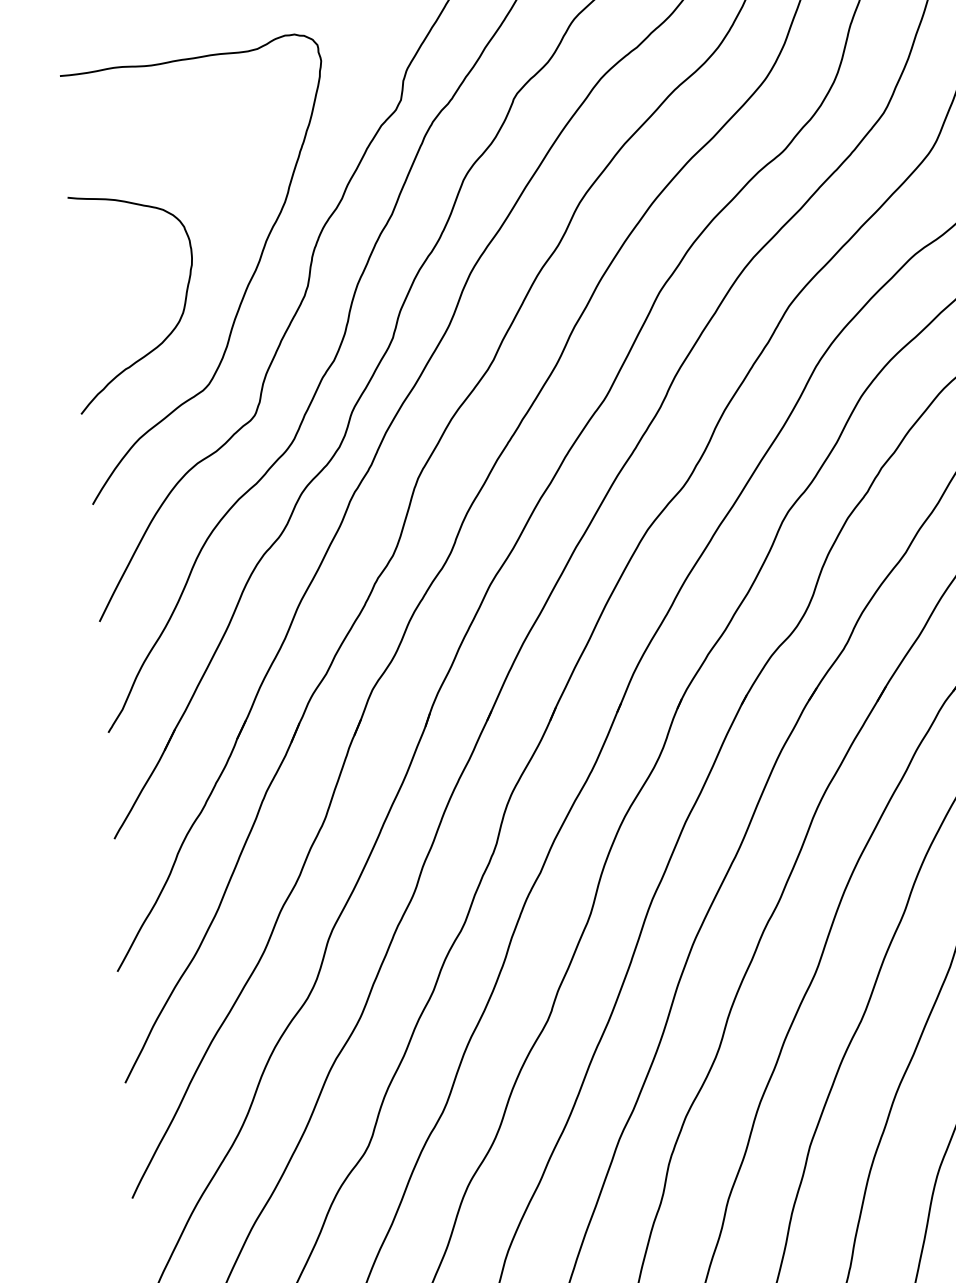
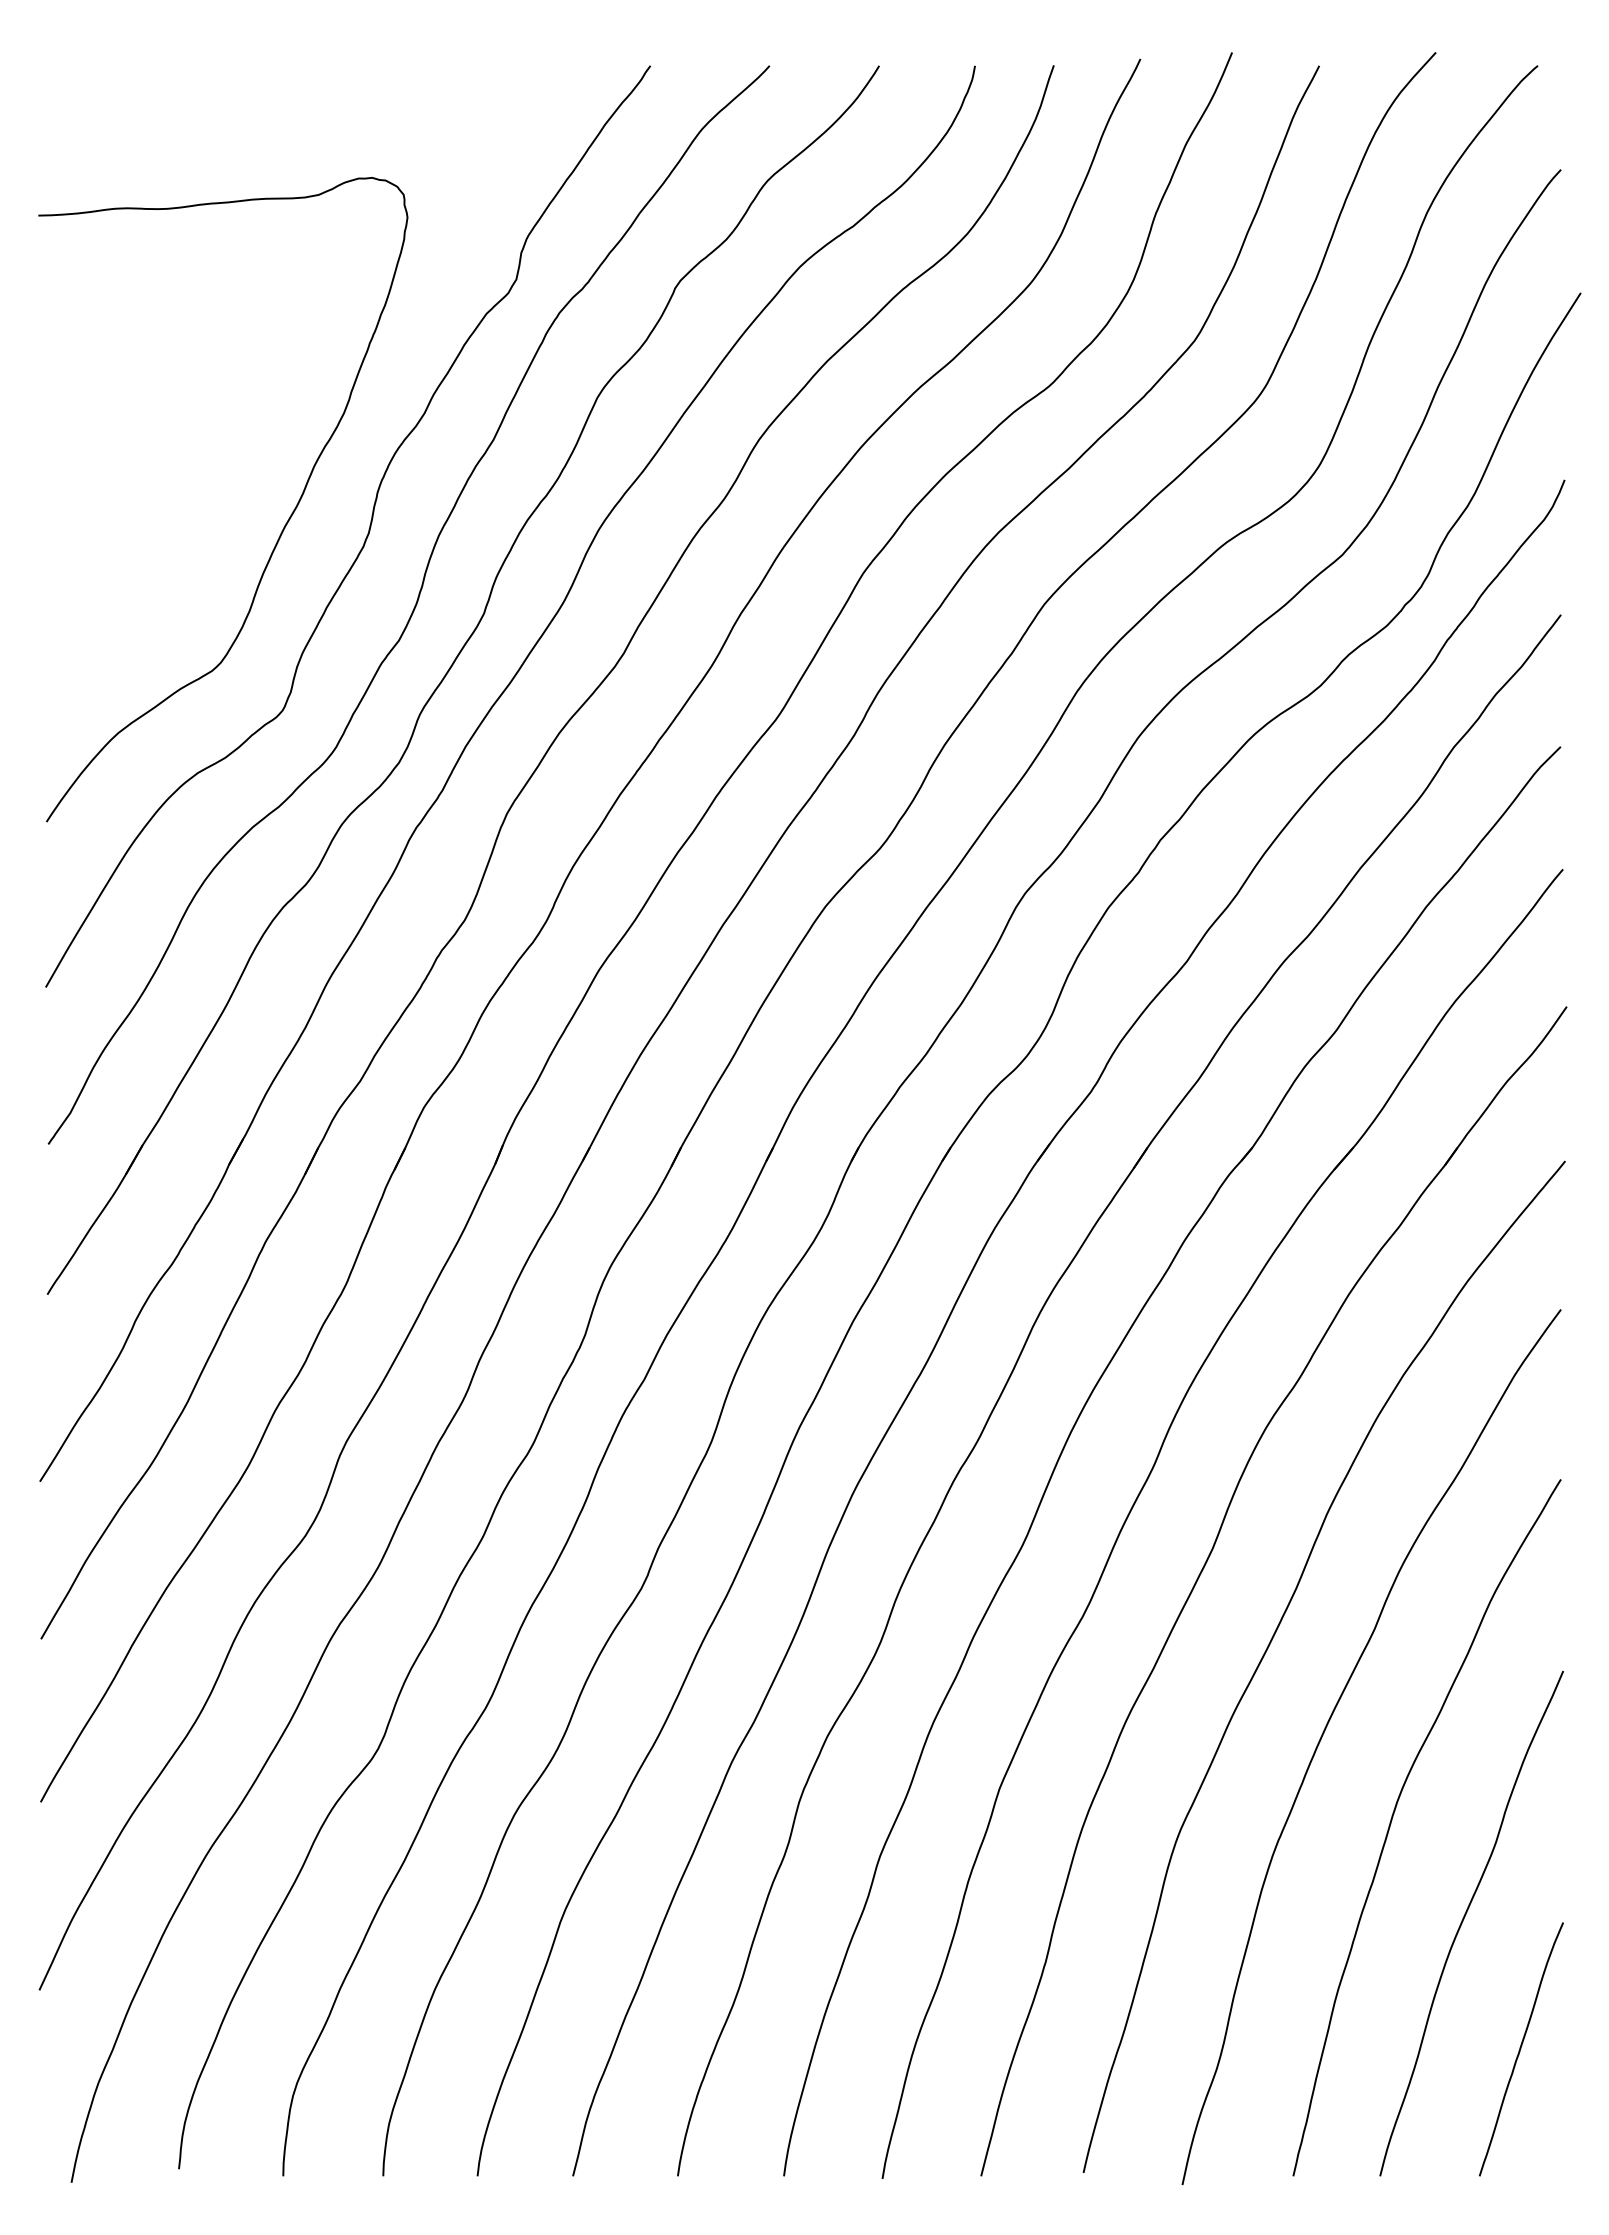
curve: (173, 328) -> (176, 580), removed

